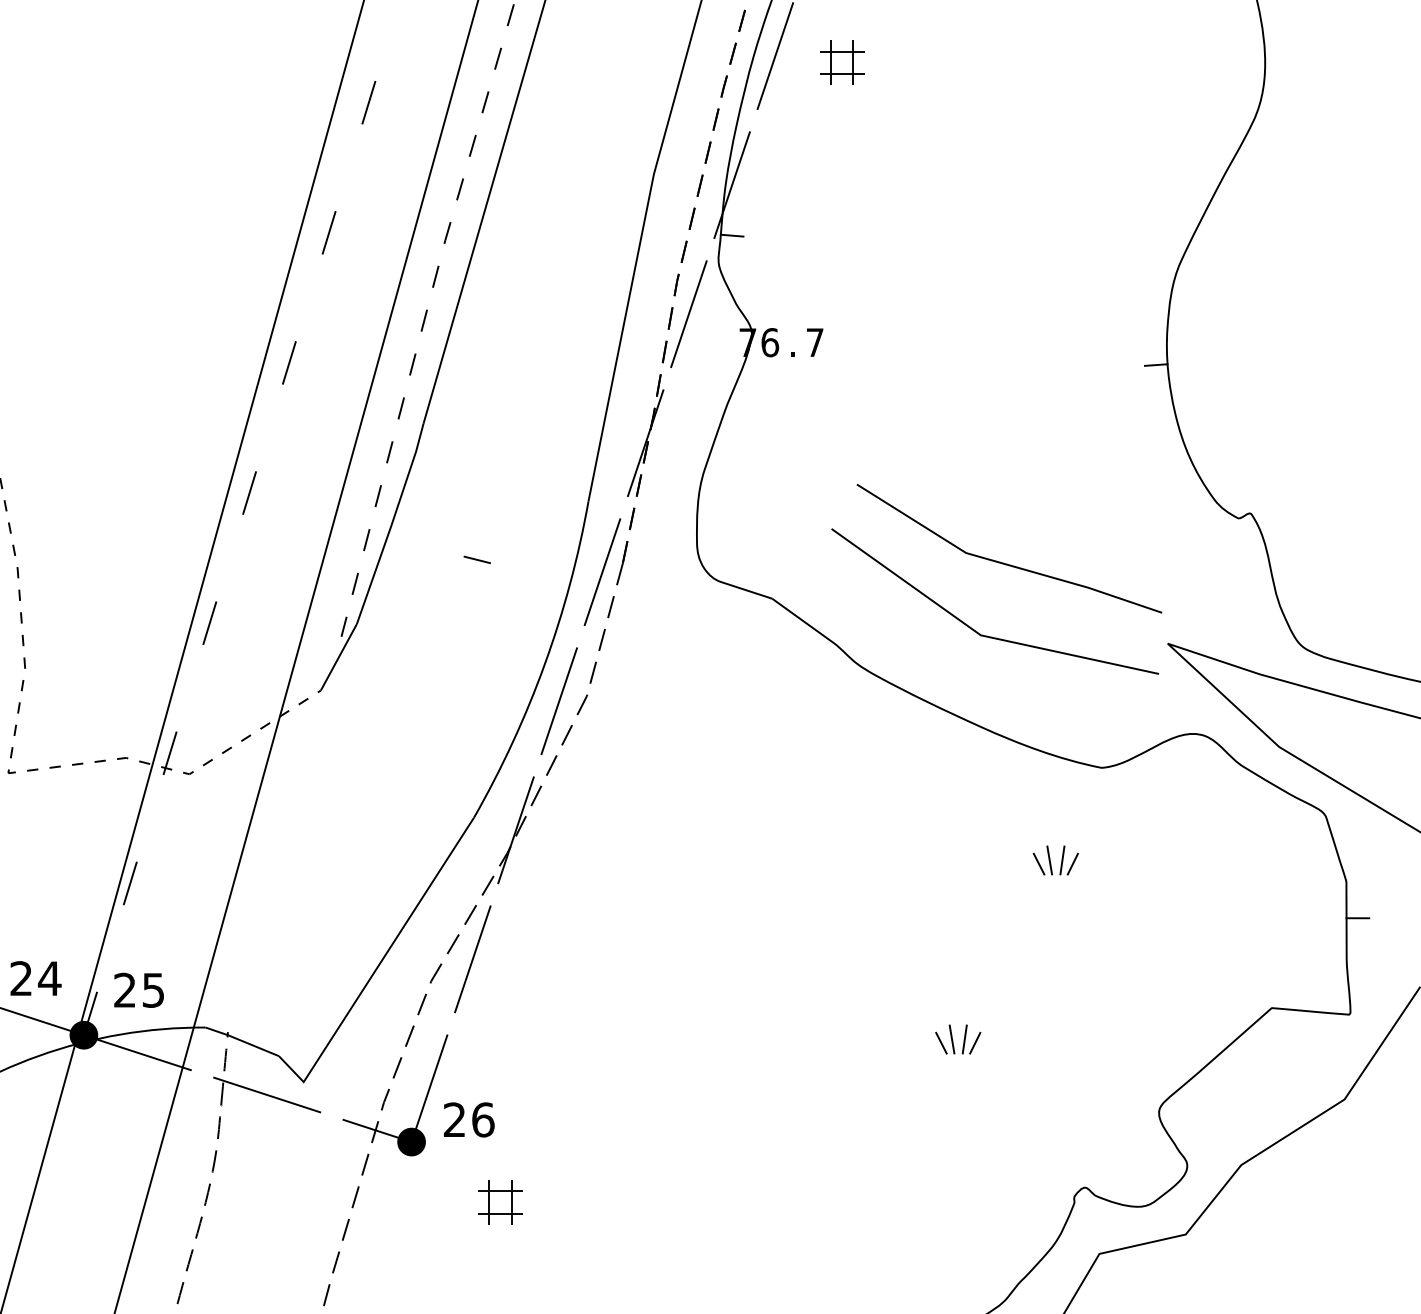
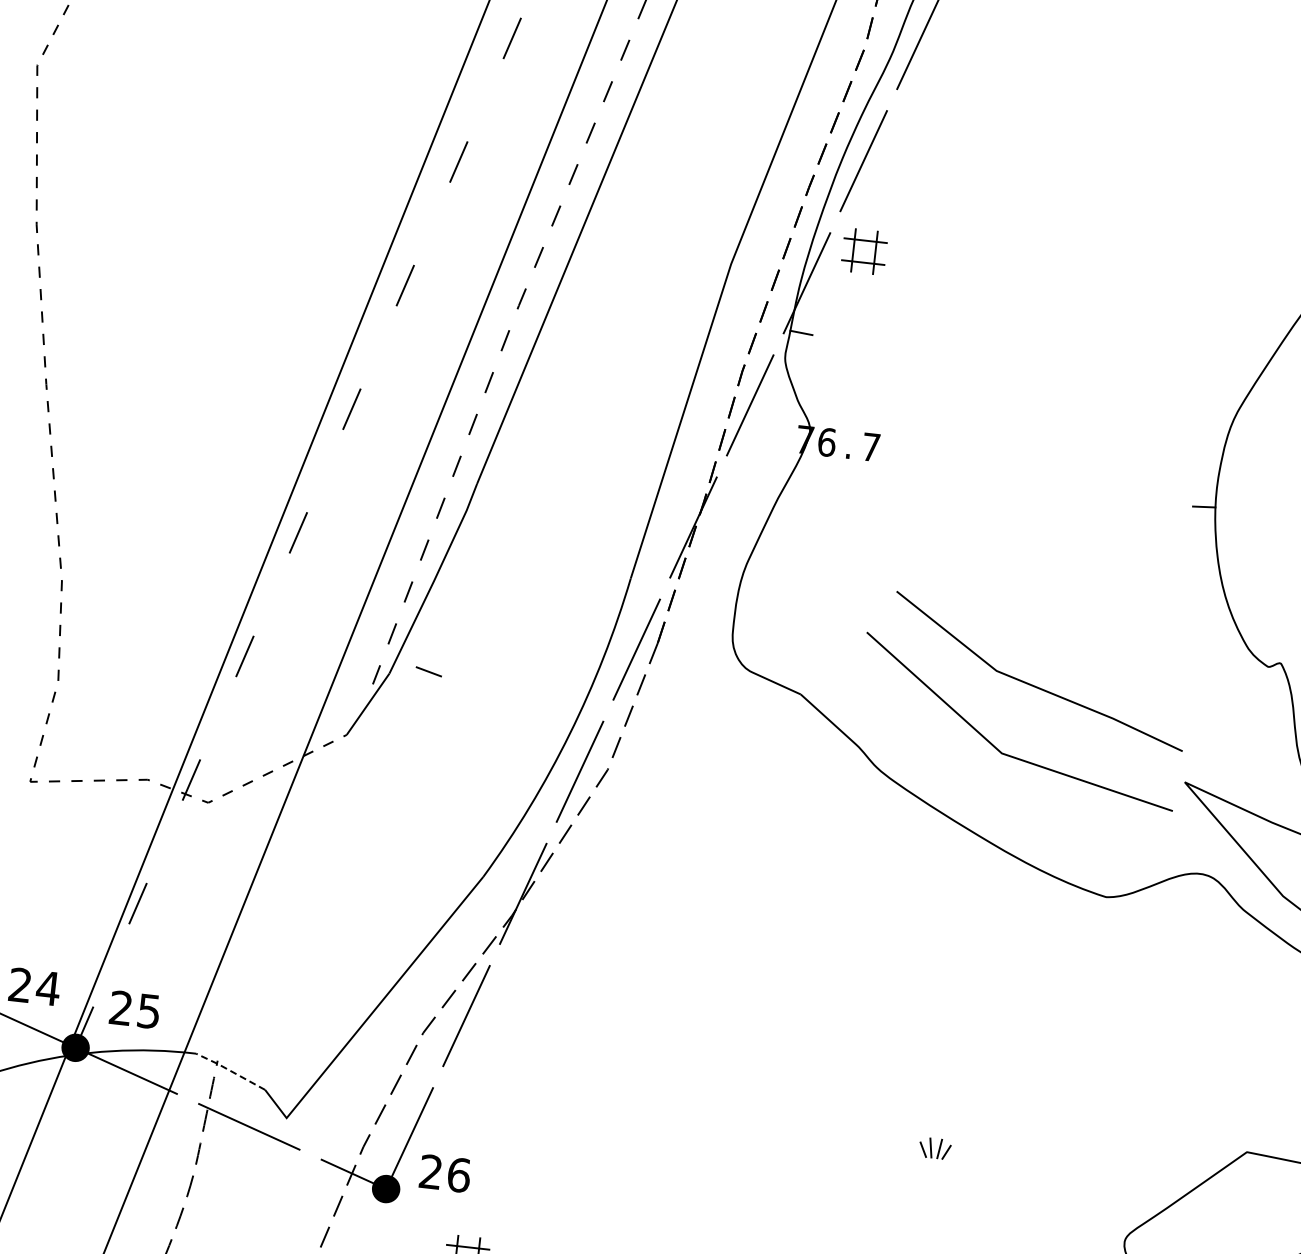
part: (842, 62) -> (864, 251), moved
line: (476, 559) -> (428, 671), moved
part: (1055, 860) -> (1050, 983), removed
part: (958, 1039) -> (935, 1148), size x0.7
line: (241, 1040) -> (230, 1070), solid -> dashed

